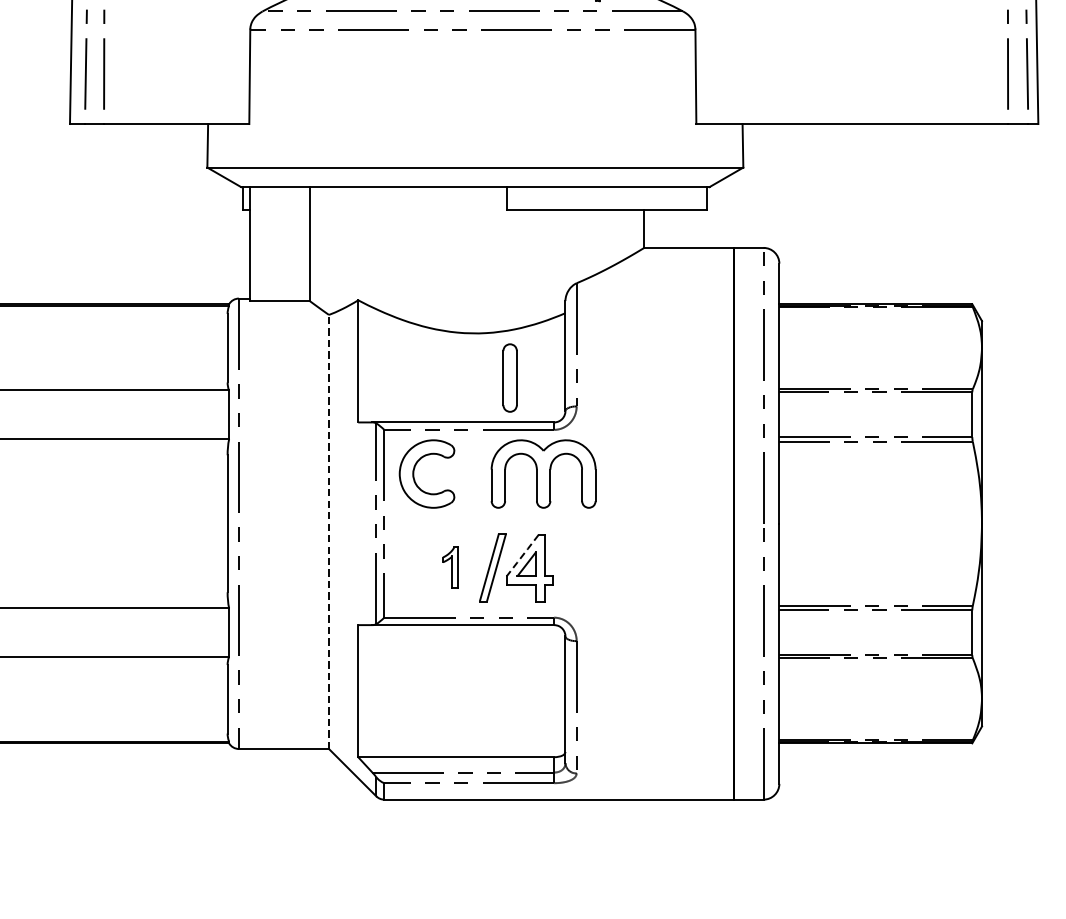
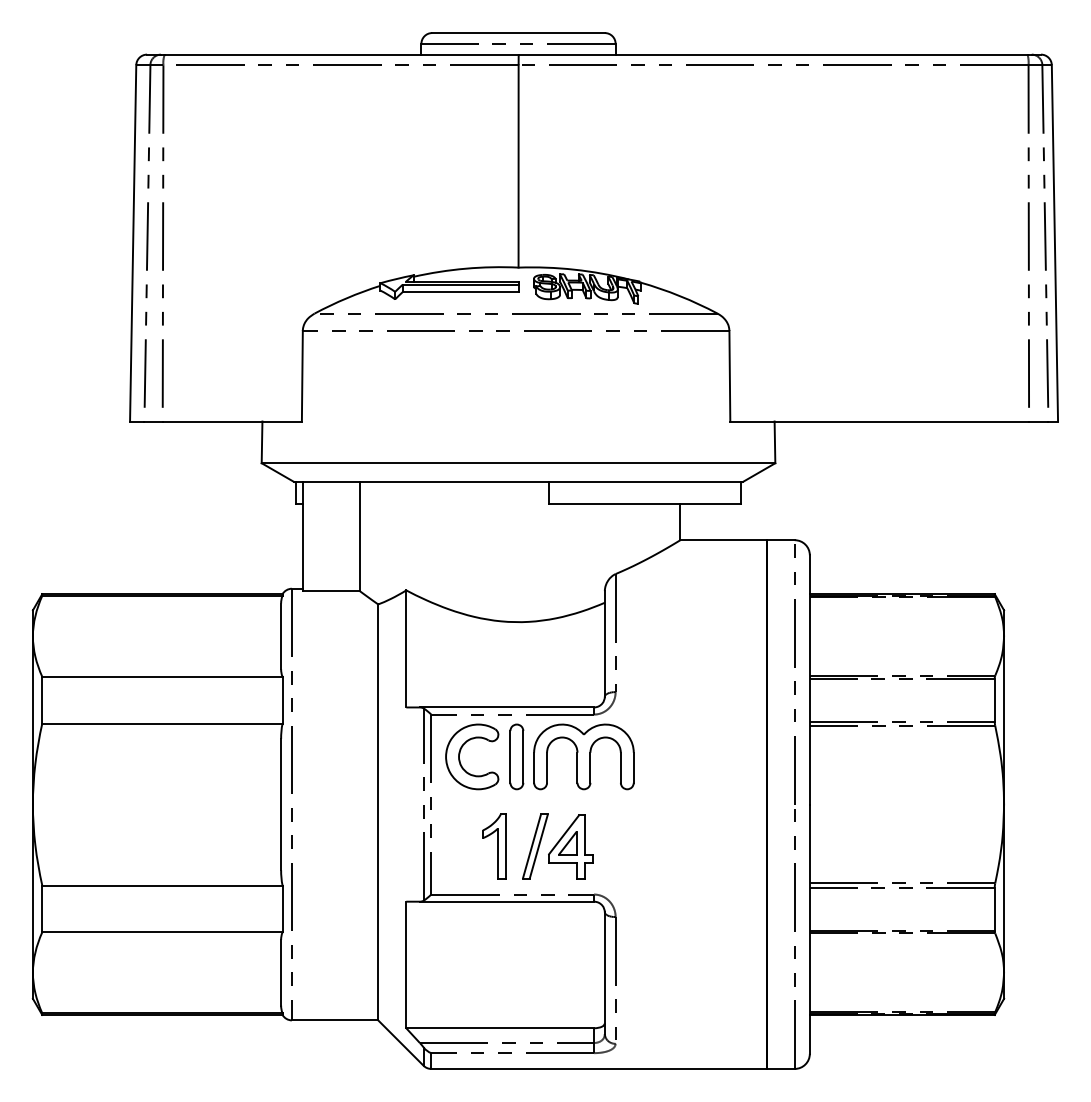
part: (509, 377) -> (516, 756), moved
line: (329, 532) -> (378, 812), dashed -> solid
line: (522, 556) -> (563, 835), dashed -> solid
part: (450, 567) -> (494, 846), size x1.67

